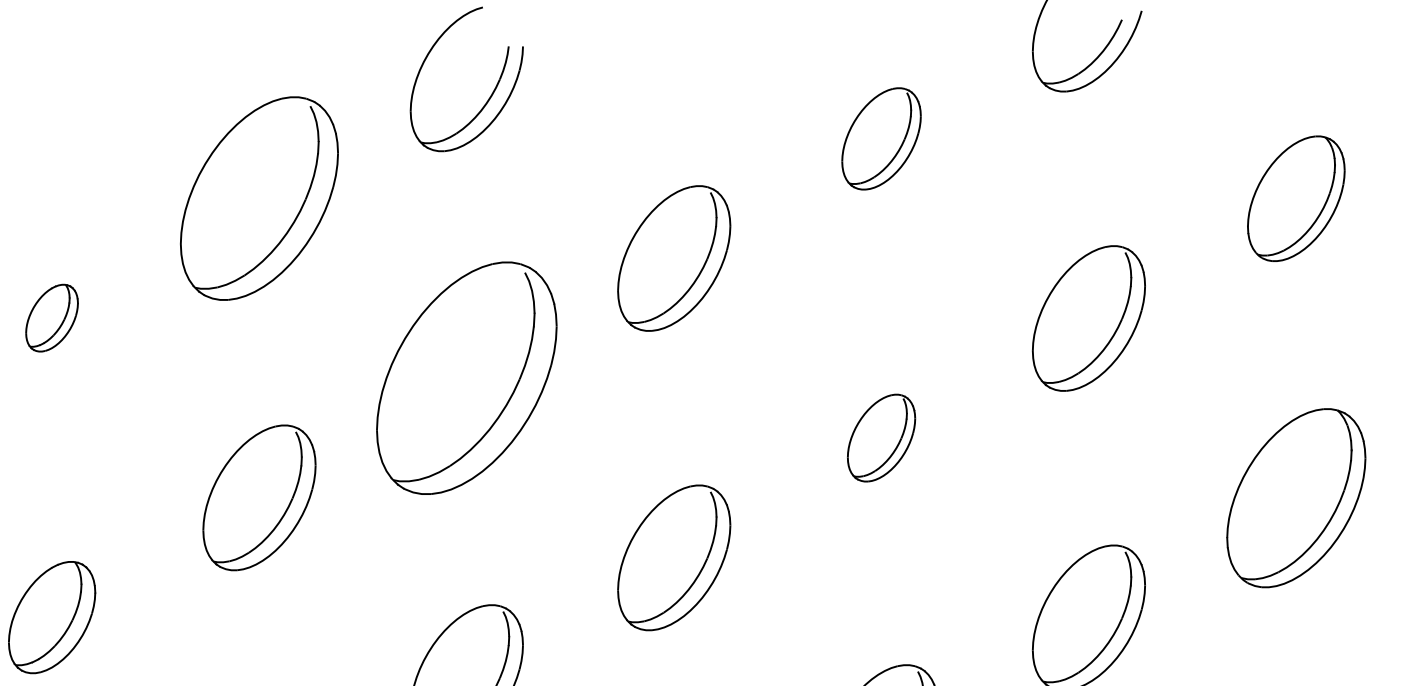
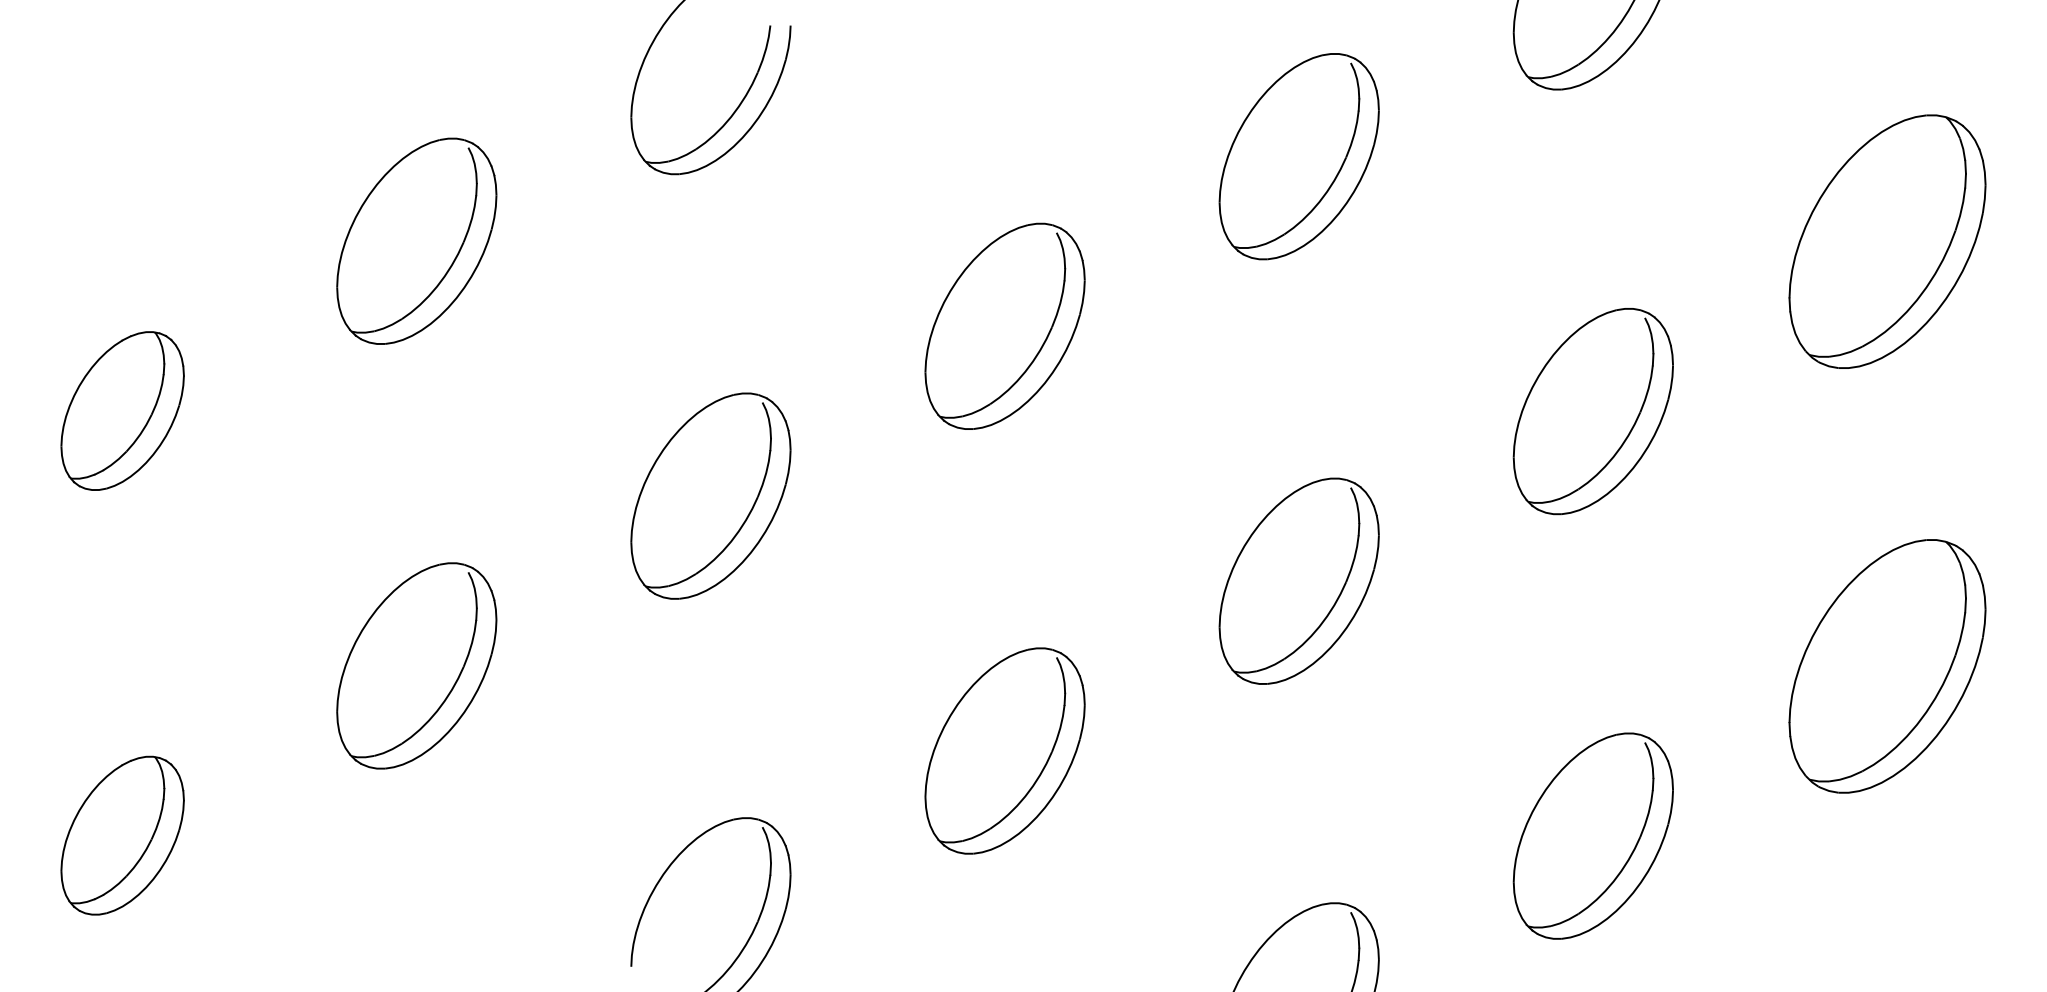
part: (881, 138) -> (1298, 156), size x1.43
part: (259, 197) -> (416, 240), size x0.71
part: (1296, 198) -> (1887, 241), size x1.43
part: (51, 317) -> (122, 410), size x1.67
part: (466, 377) -> (710, 495), size x0.62
part: (881, 437) -> (1298, 580), size x1.67

